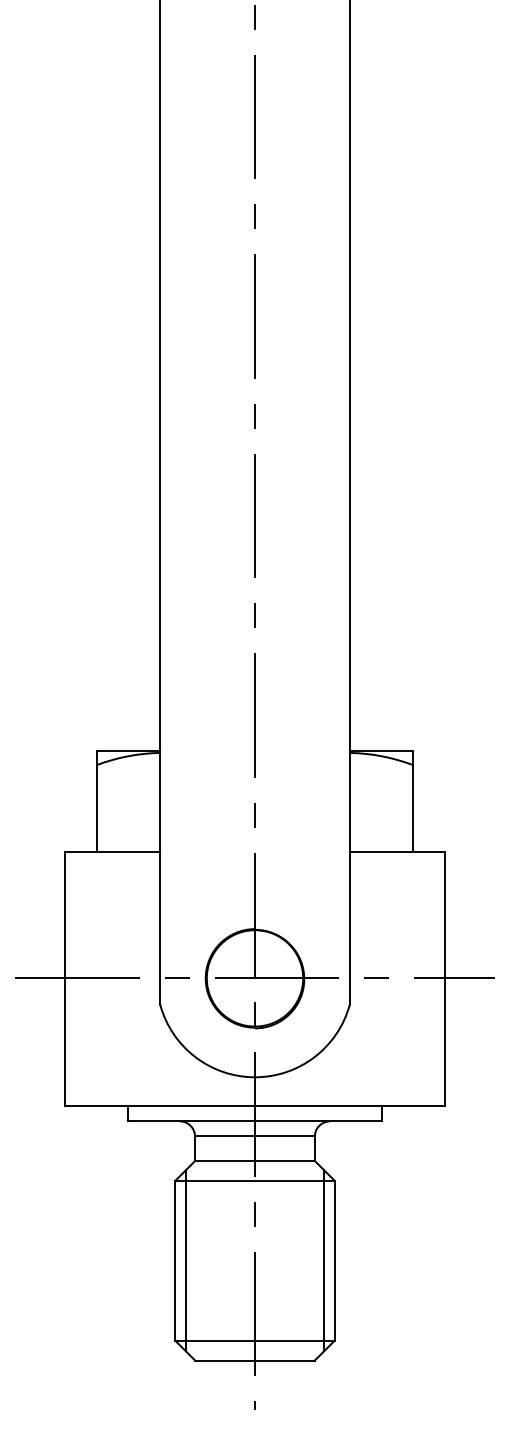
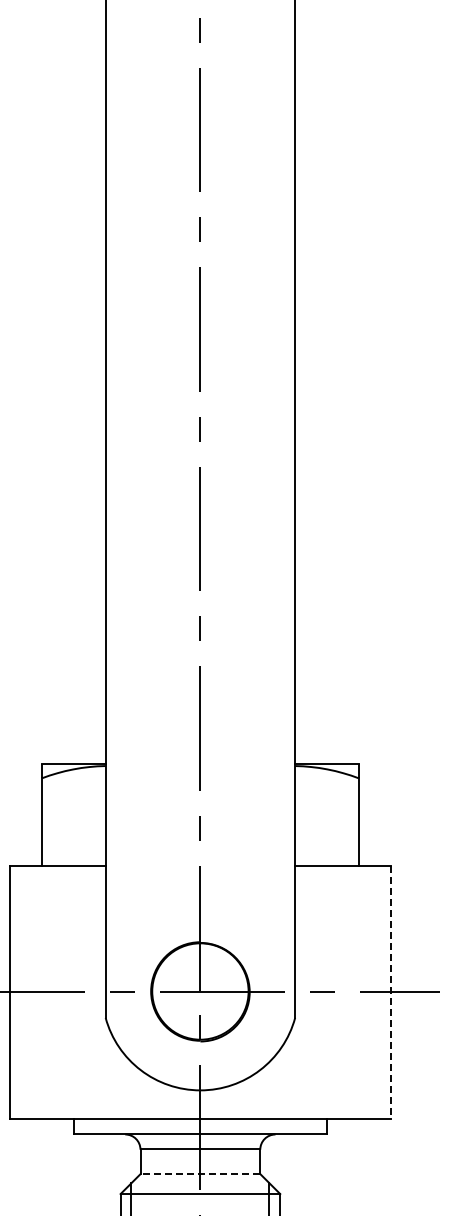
line: (445, 979) -> (390, 992), solid -> dashed
line: (255, 1160) -> (200, 1173), solid -> dashed

